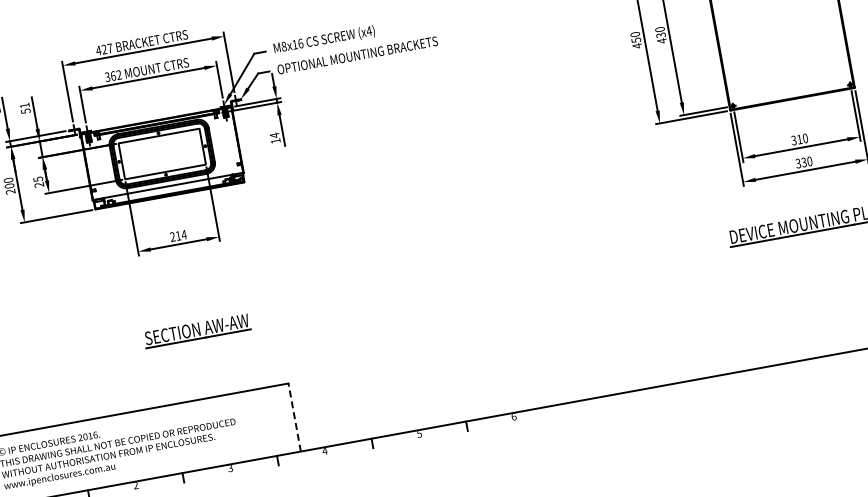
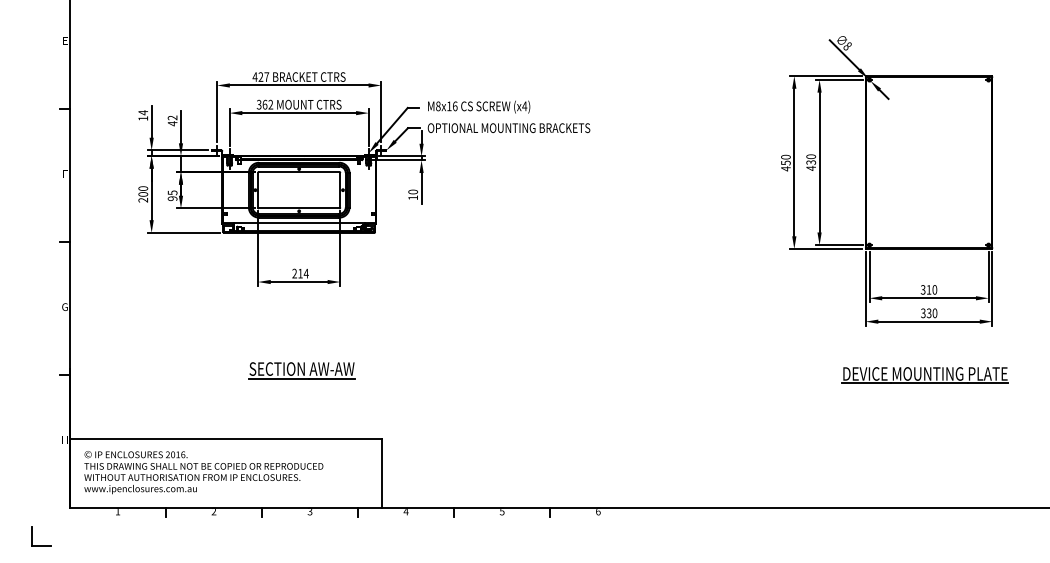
text: (25, 108) -> (172, 120), 51 -> 42
text: (273, 135) -> (412, 191), 14 -> 10
text: (39, 184) -> (172, 198), 25 -> 95
line: (294, 417) -> (382, 473), dashed -> solid

